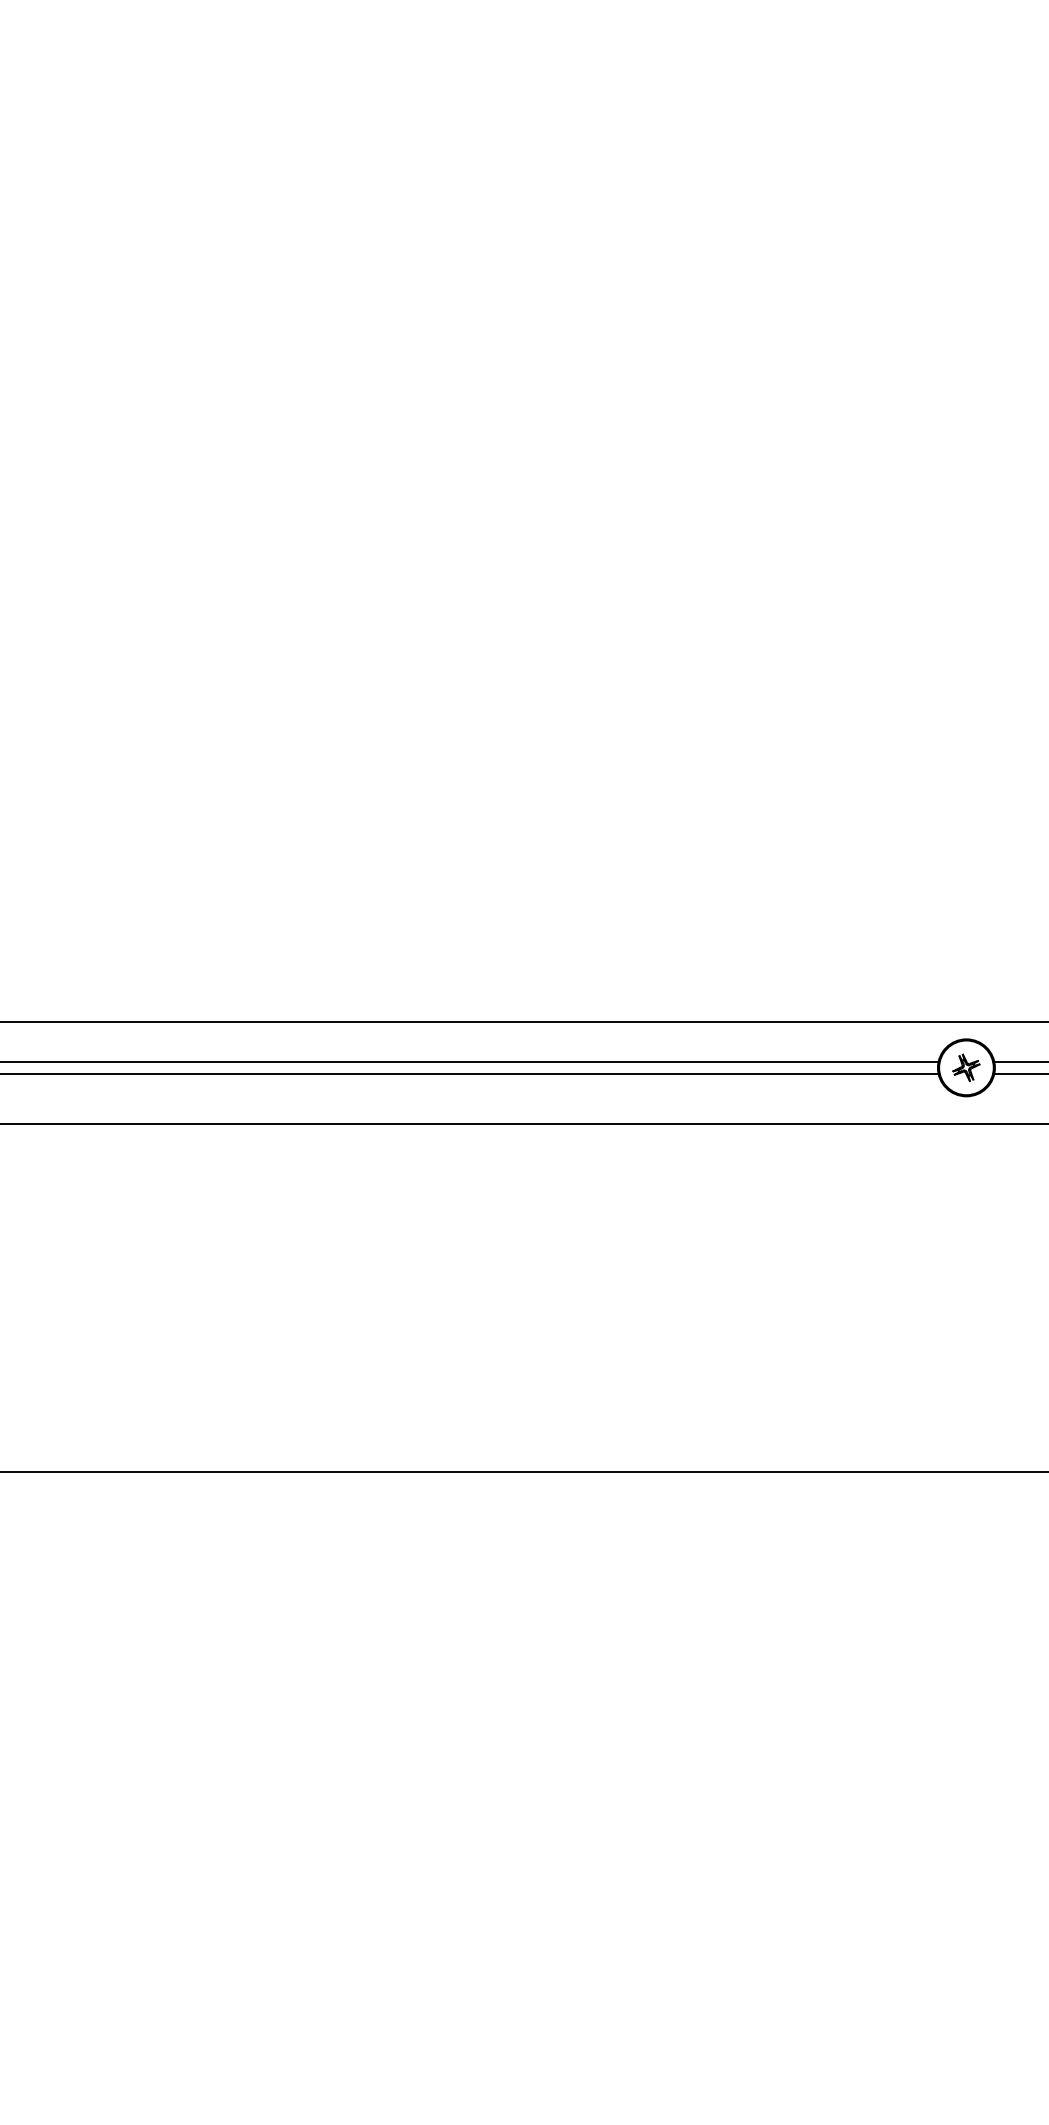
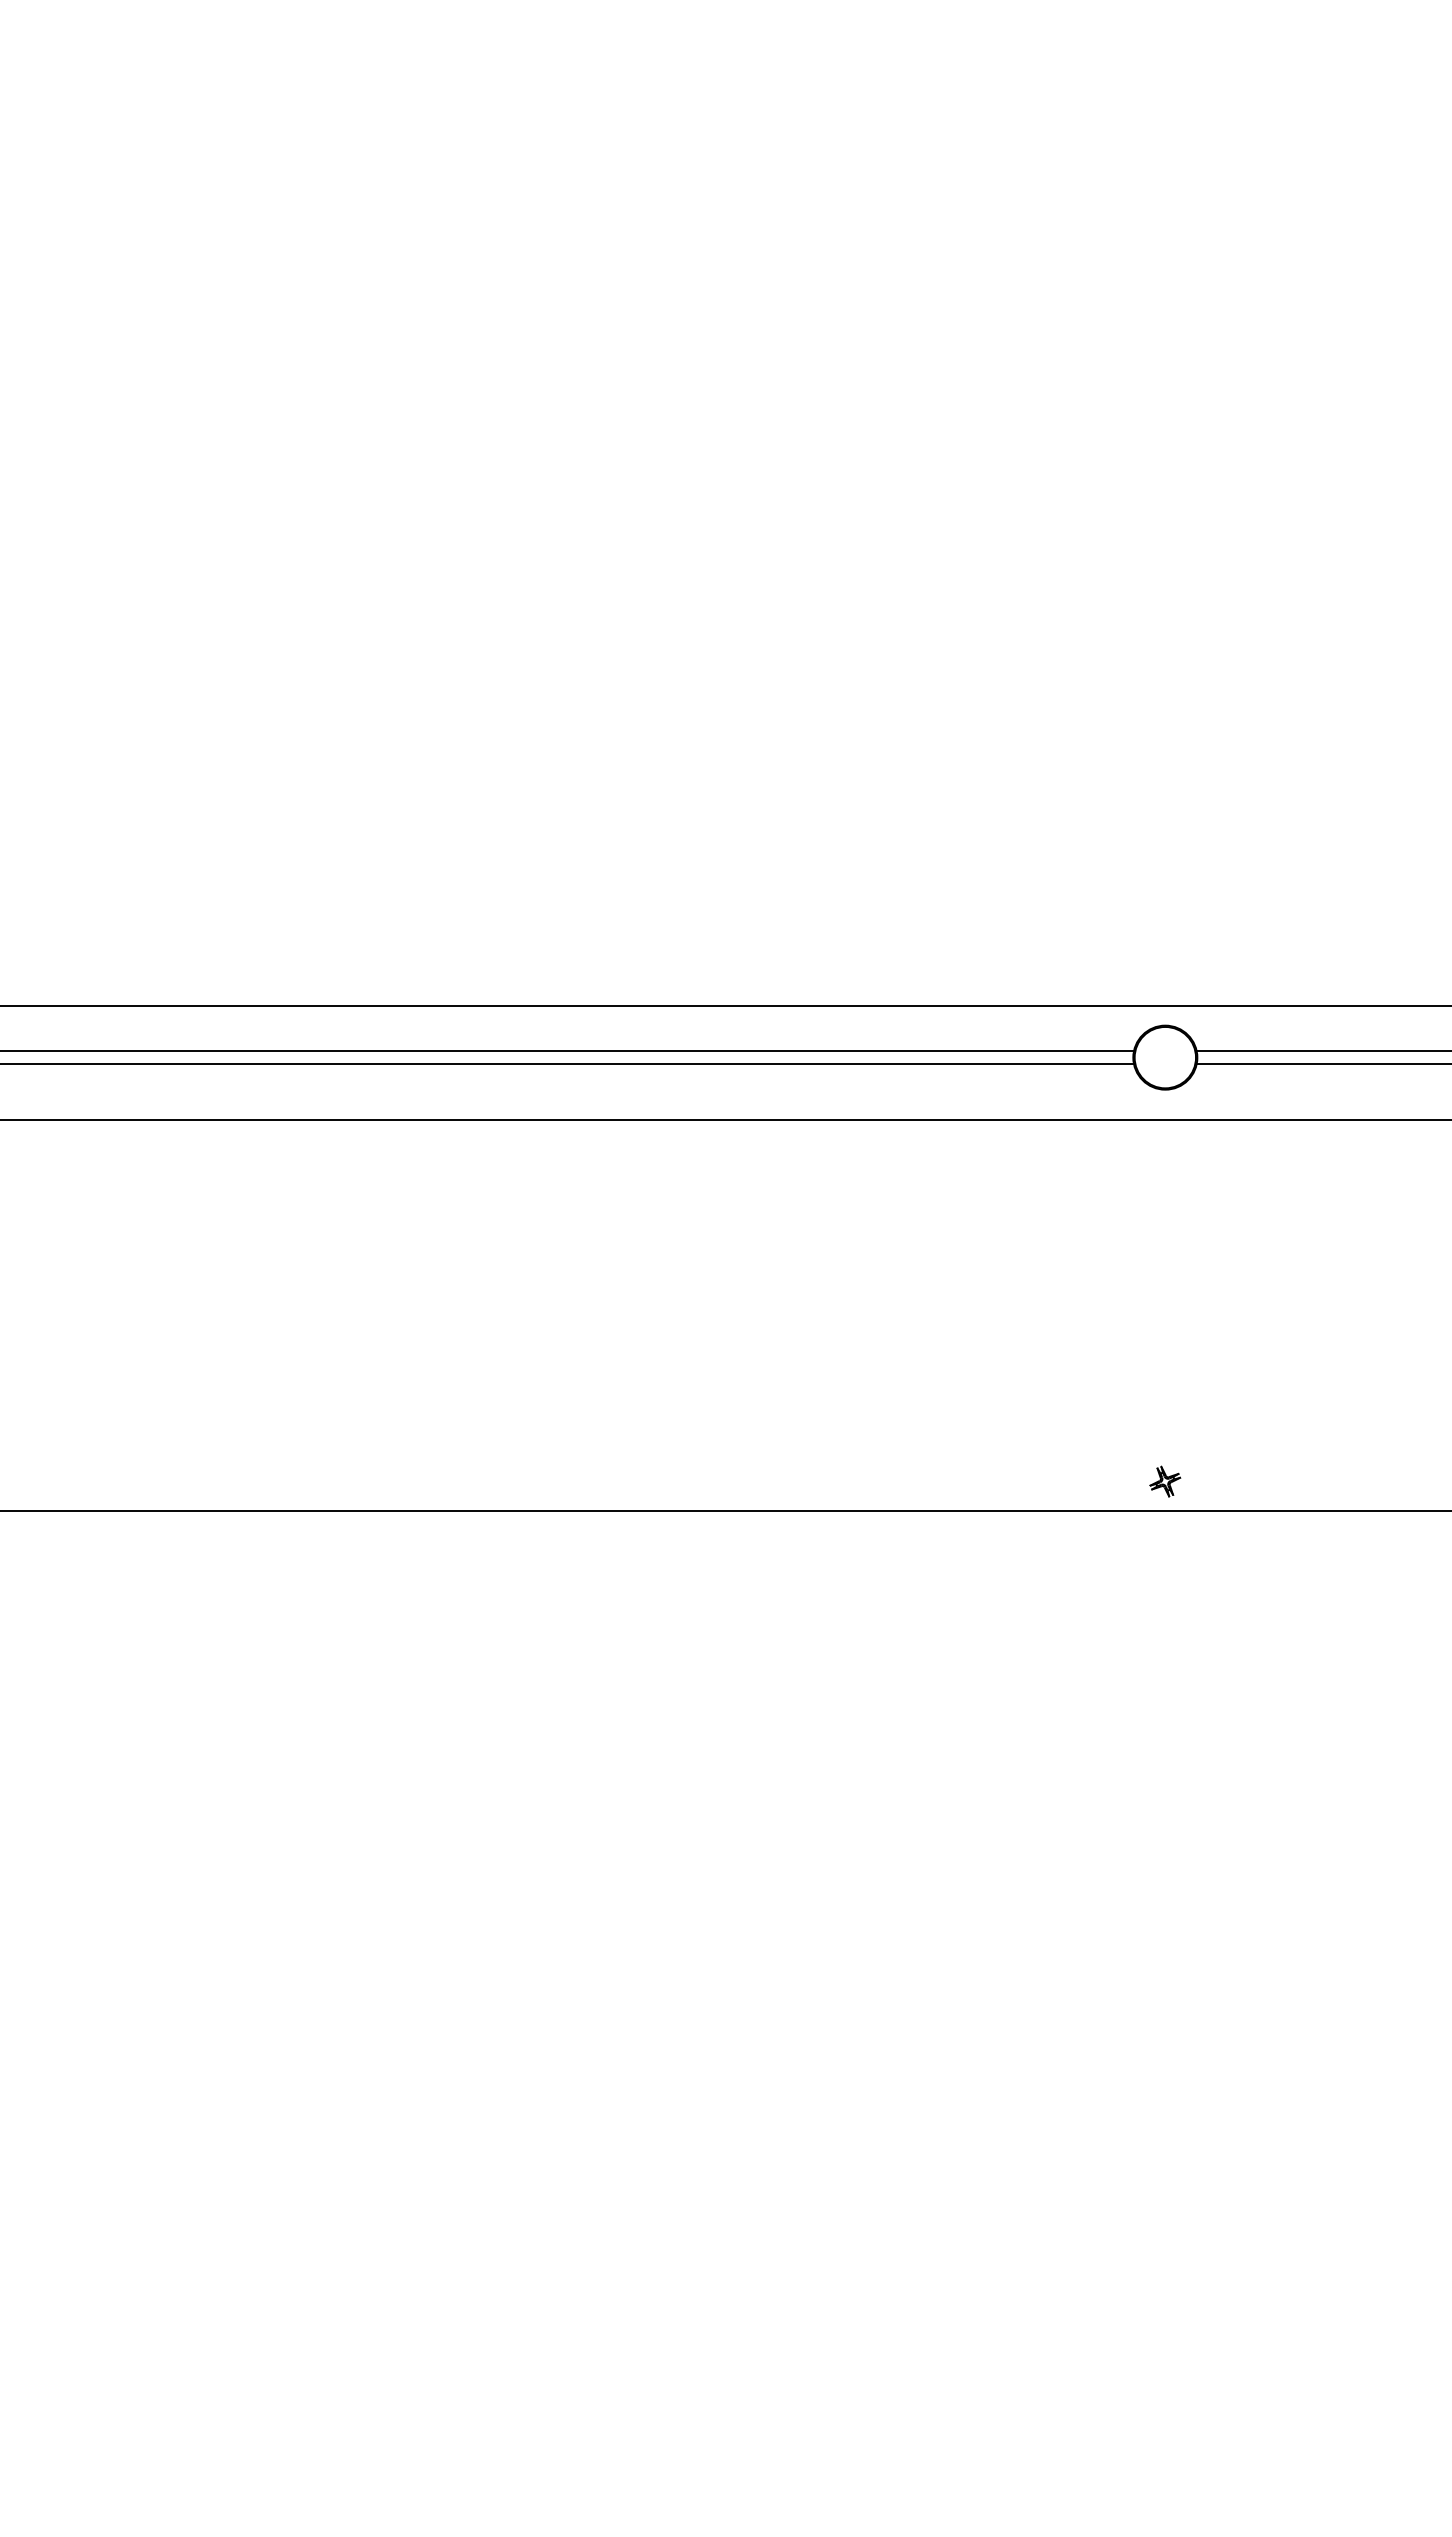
part: (966, 1067) -> (1165, 1481), moved

